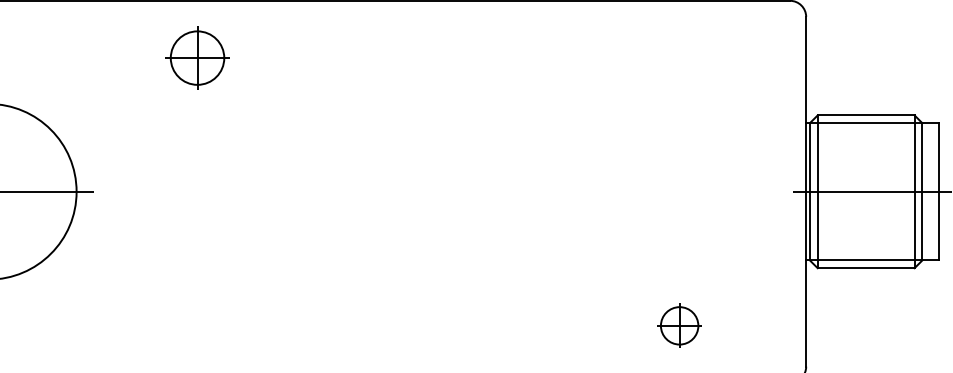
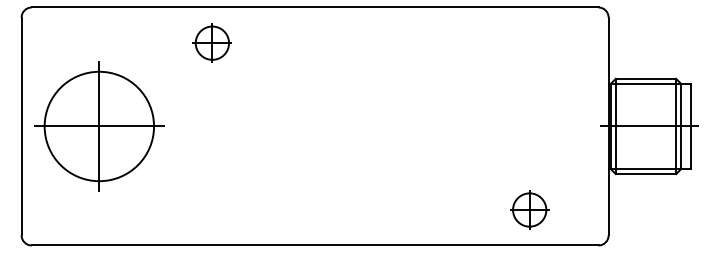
part: (196, 56) -> (211, 42), moved
part: (679, 325) -> (529, 209), size x1.43

